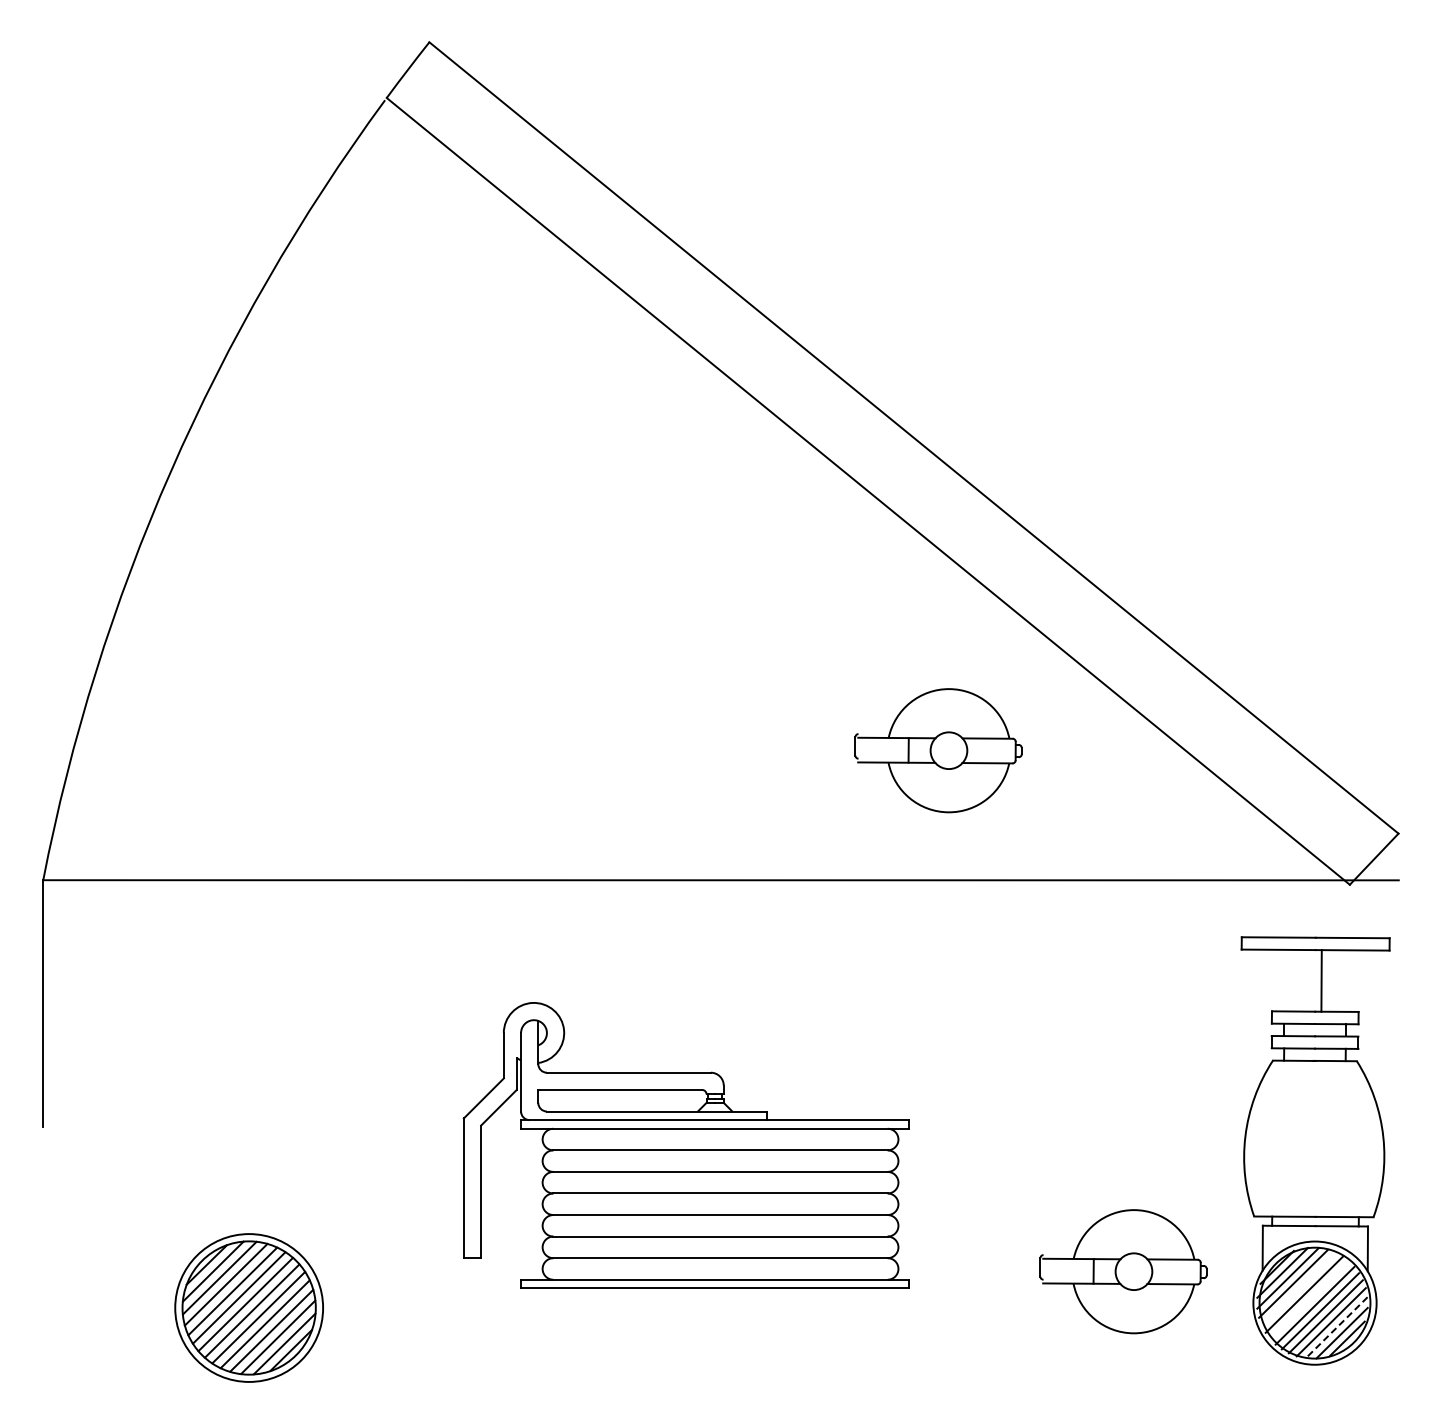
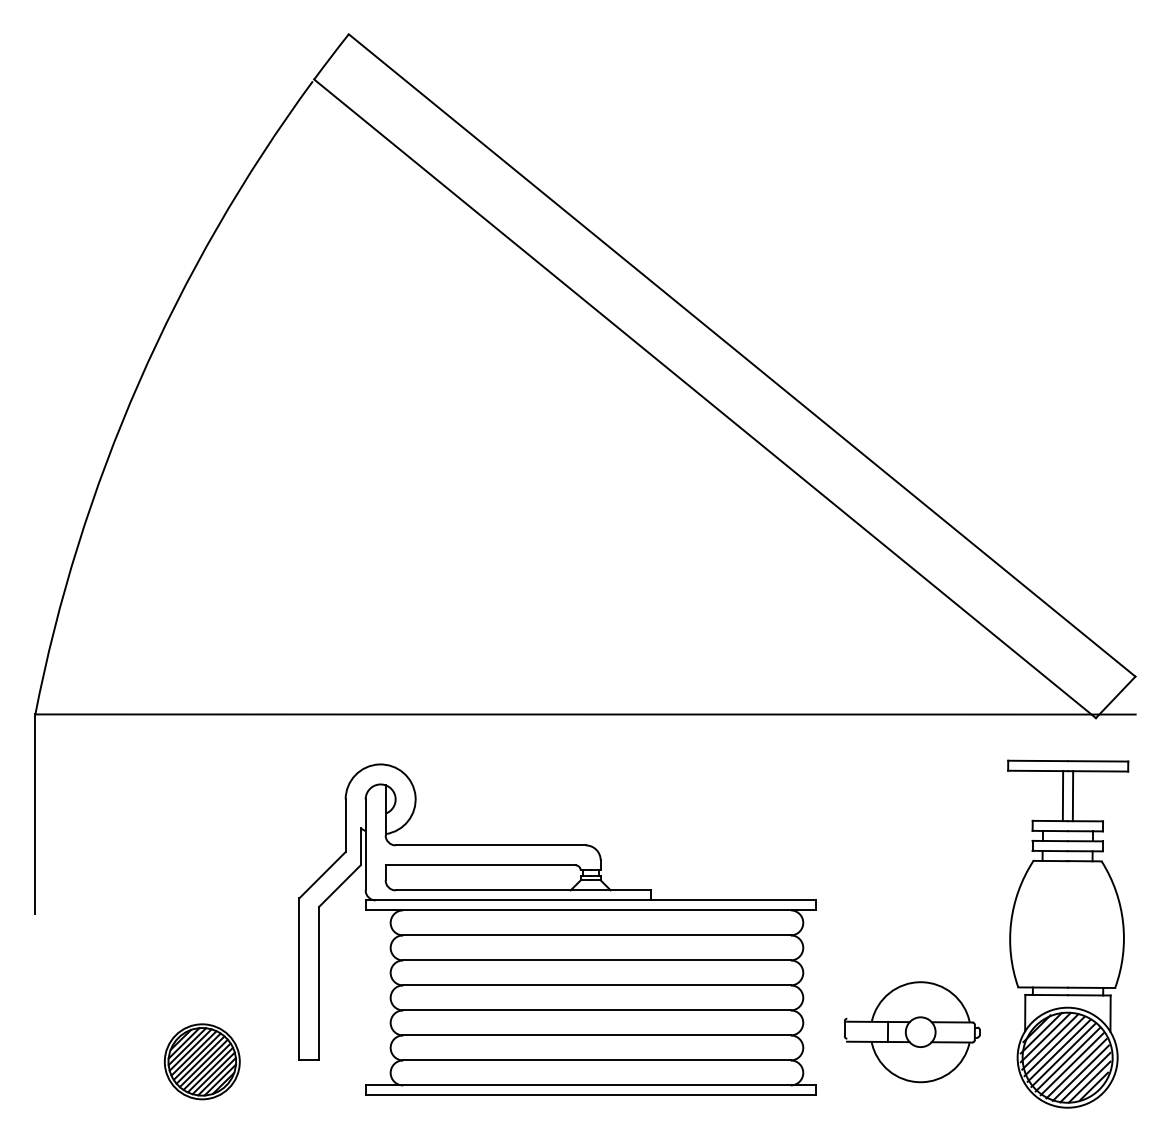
part: (938, 750) -> (762, 609), removed
line: (1309, 980) -> (1063, 795), added
part: (686, 1145) -> (557, 929), size x1.43
line: (1298, 1288) -> (1054, 1045), added
line: (1309, 1300) -> (1063, 1055), added
part: (248, 1308) -> (201, 1062), size x0.62
line: (1336, 1328) -> (1085, 1078), dashed -> solid

